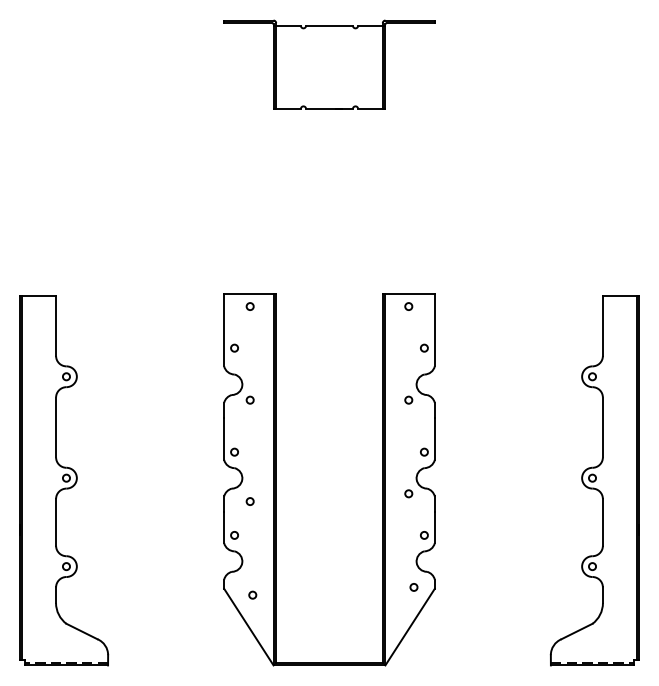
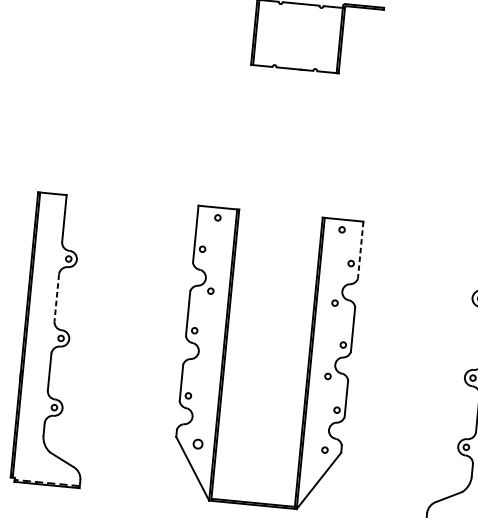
line: (434, 330) -> (360, 250), solid -> dashed
line: (56, 427) -> (57, 297), solid -> dashed
circle: (249, 501) -> (202, 370), removed
circle: (252, 594) -> (198, 443), size x1.6

